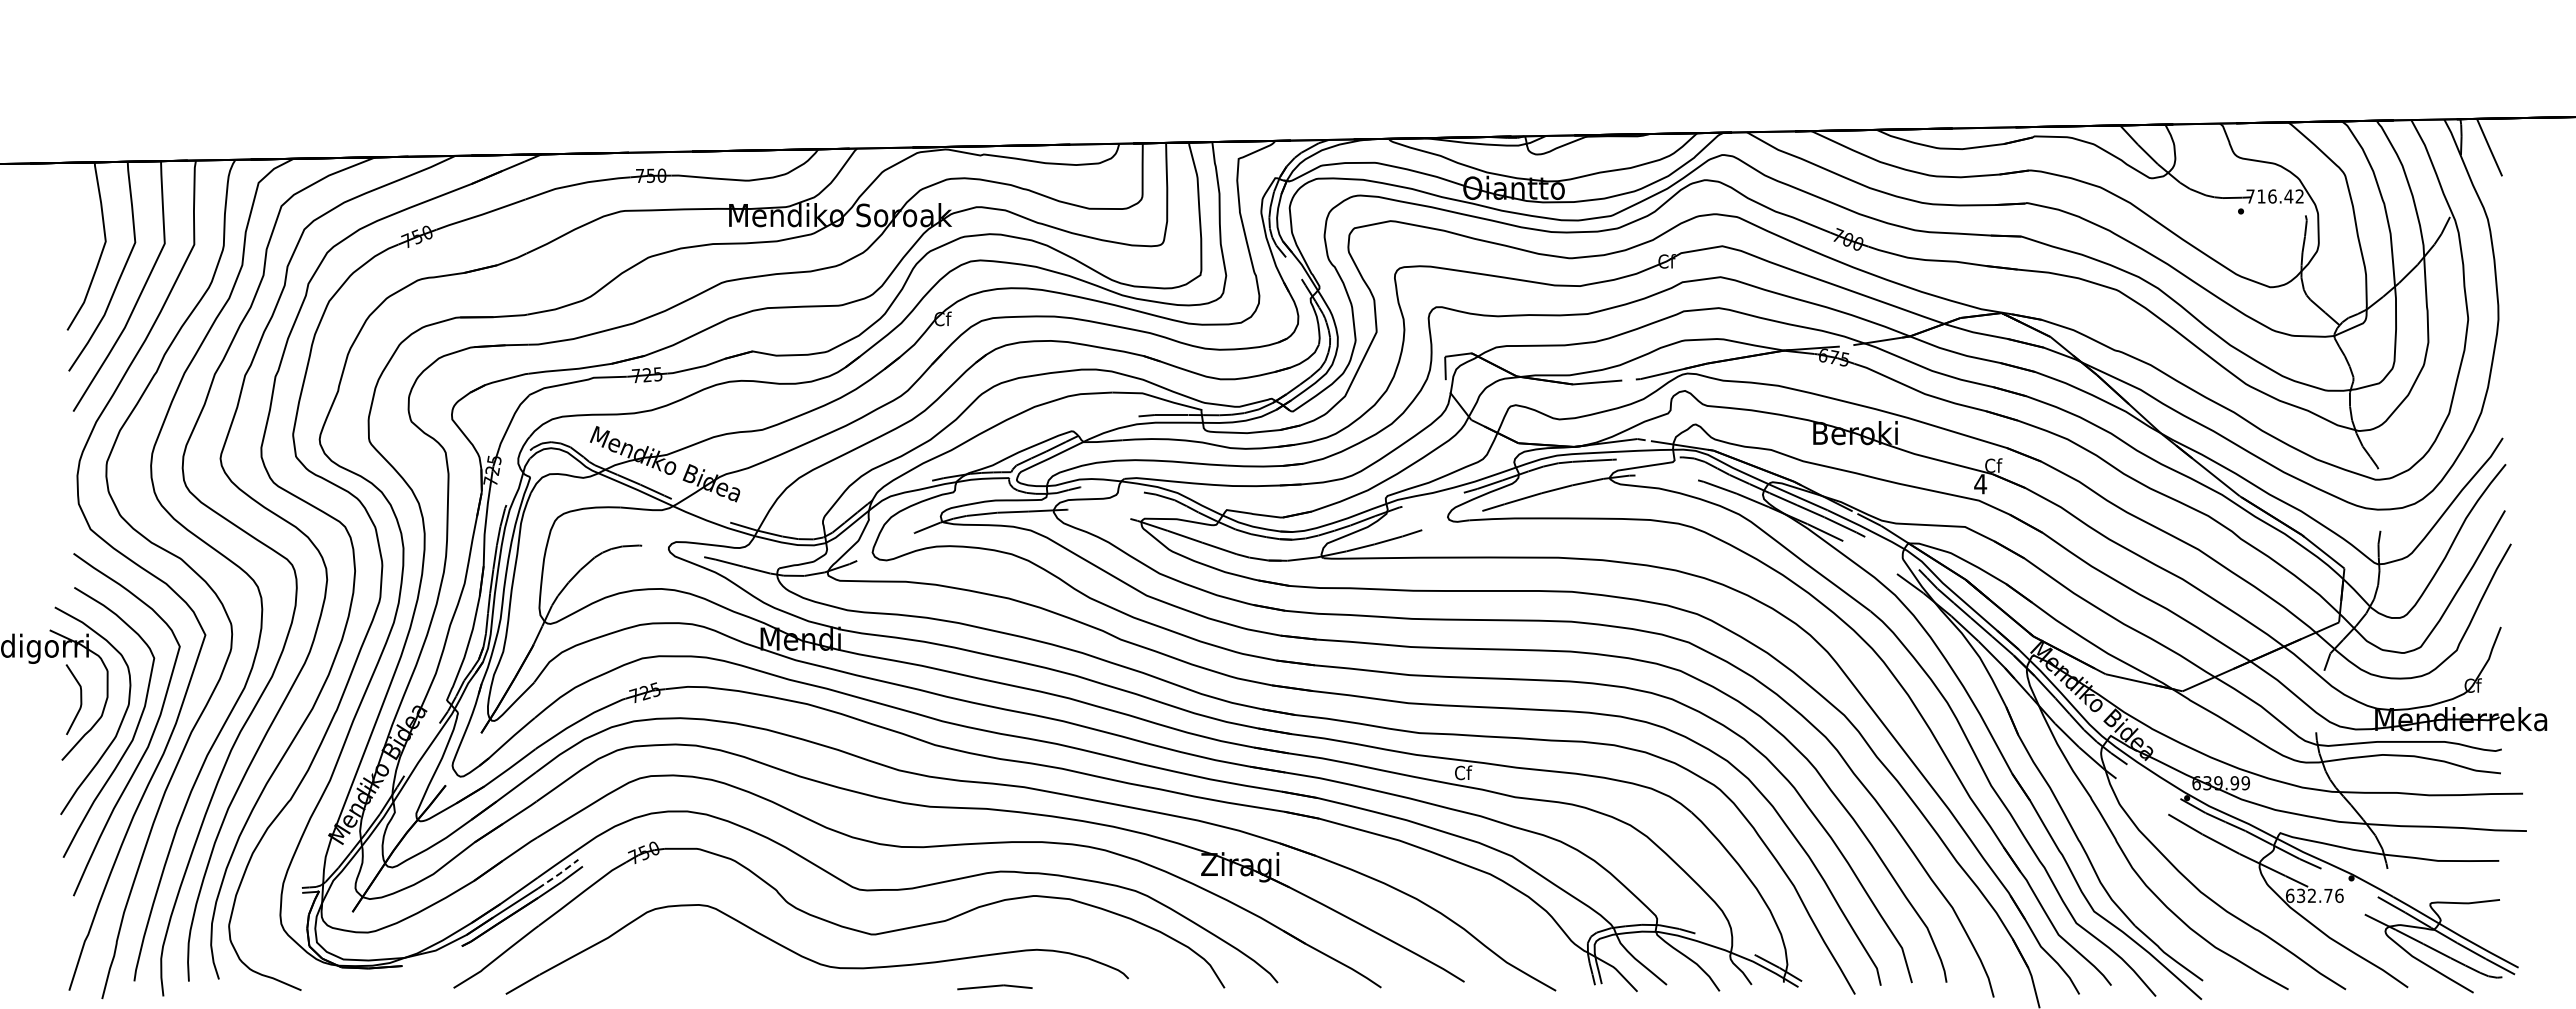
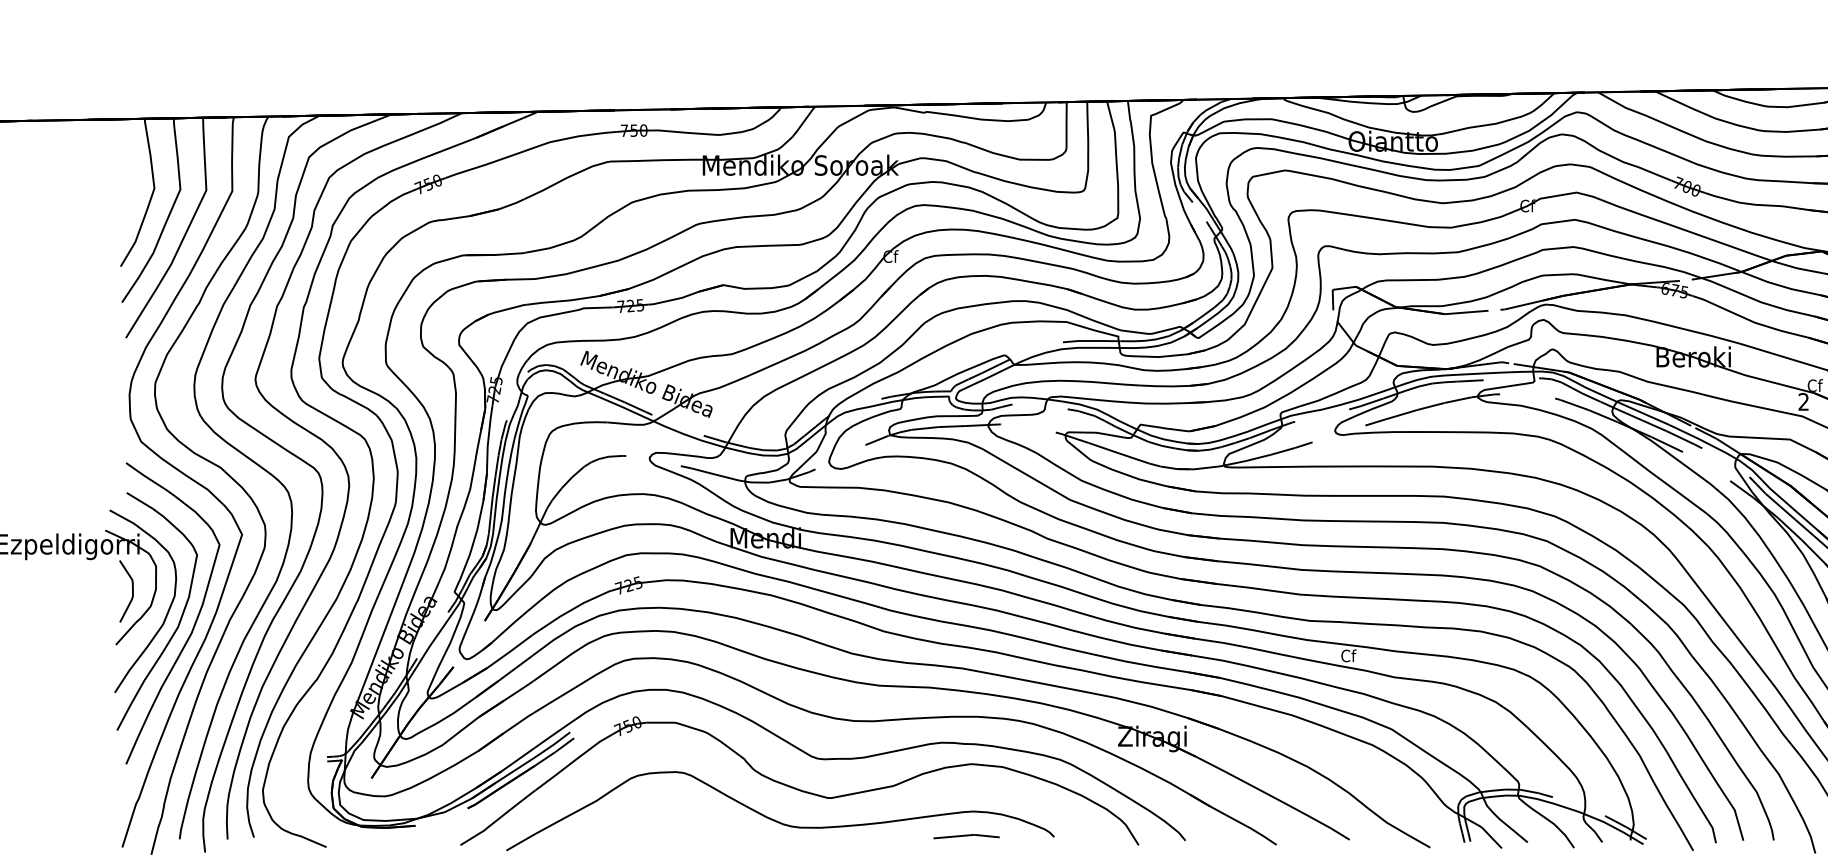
text: (1980, 484) -> (1803, 402), 4 -> 2
line: (559, 874) -> (553, 745), dashed -> solid
line: (994, 986) -> (966, 835), moved

